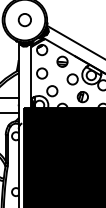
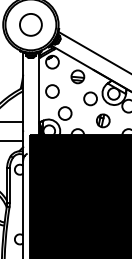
circle: (24, 19) -> (30, 24), size x1.43

